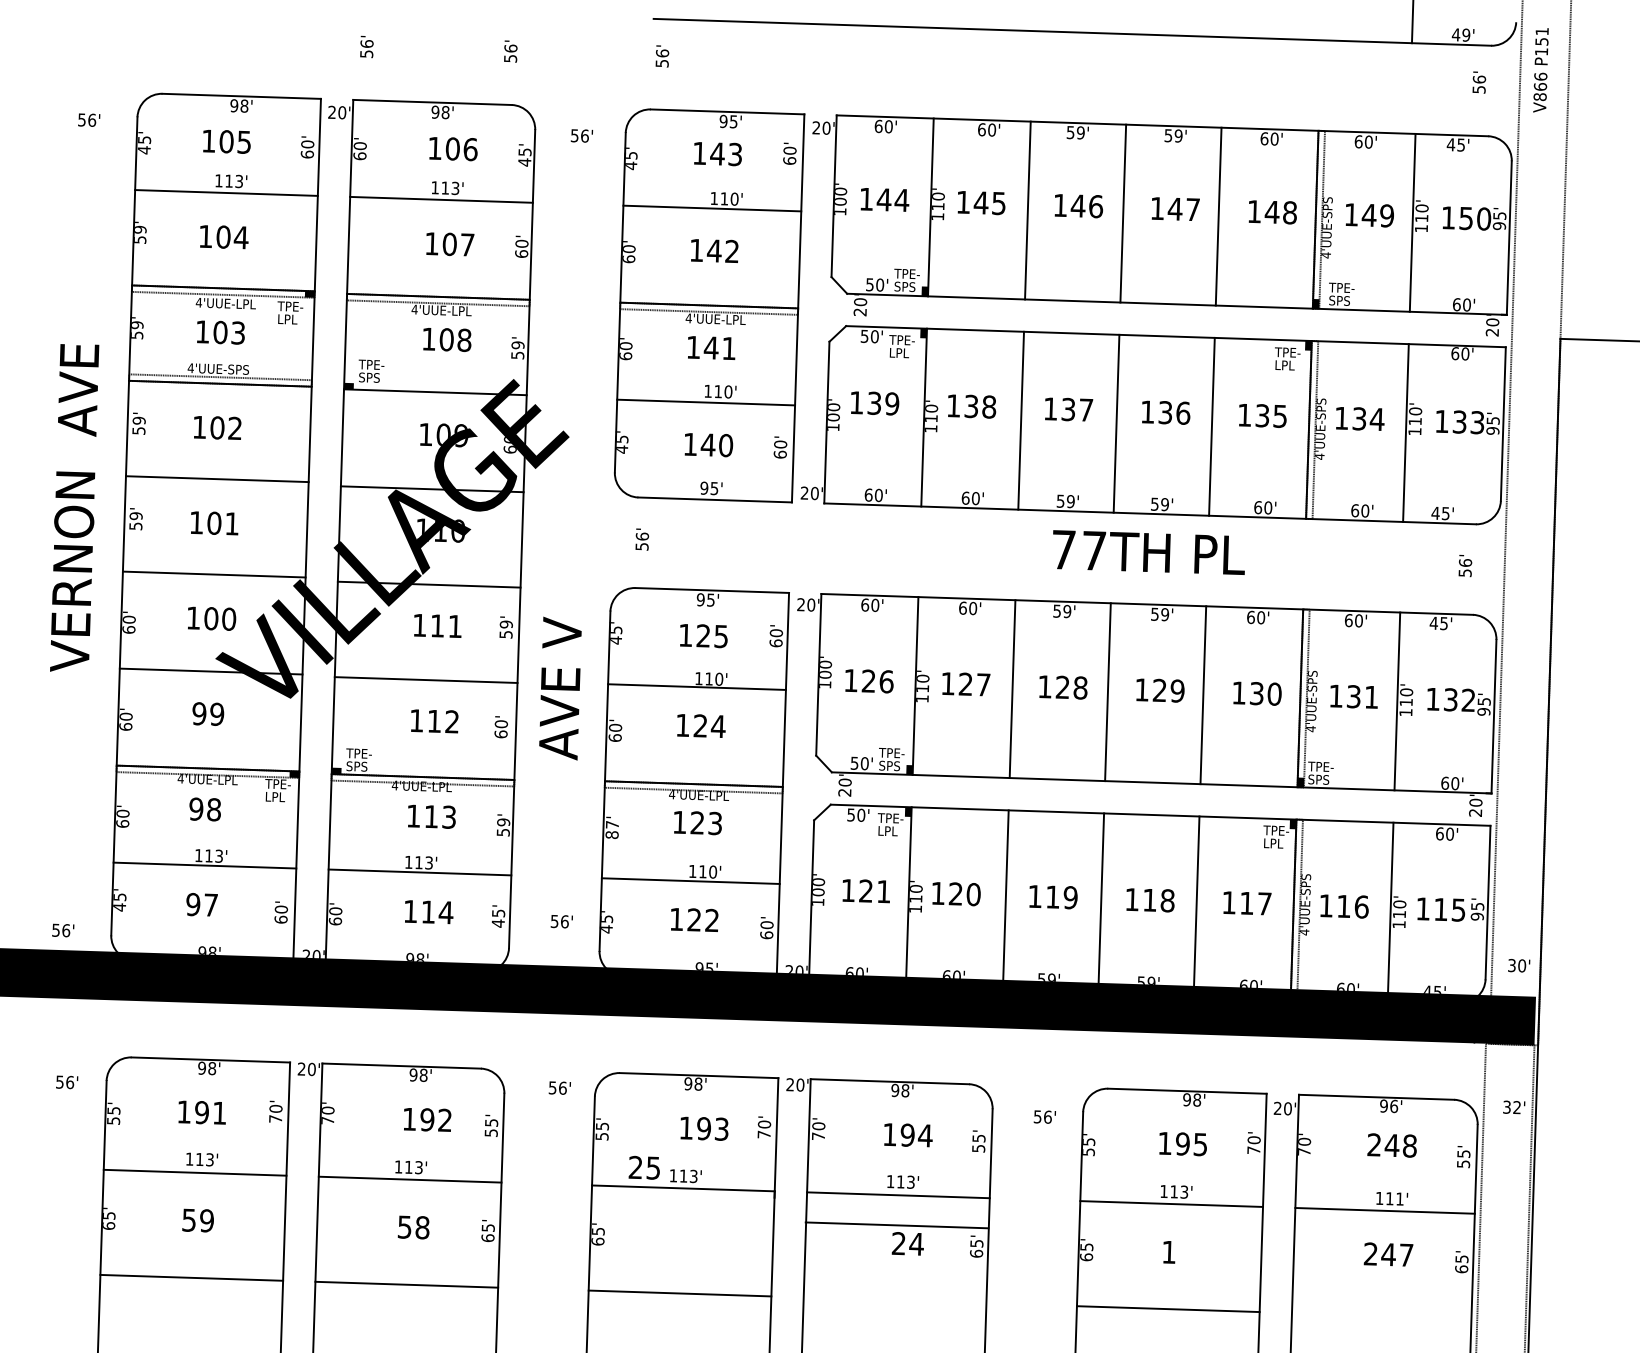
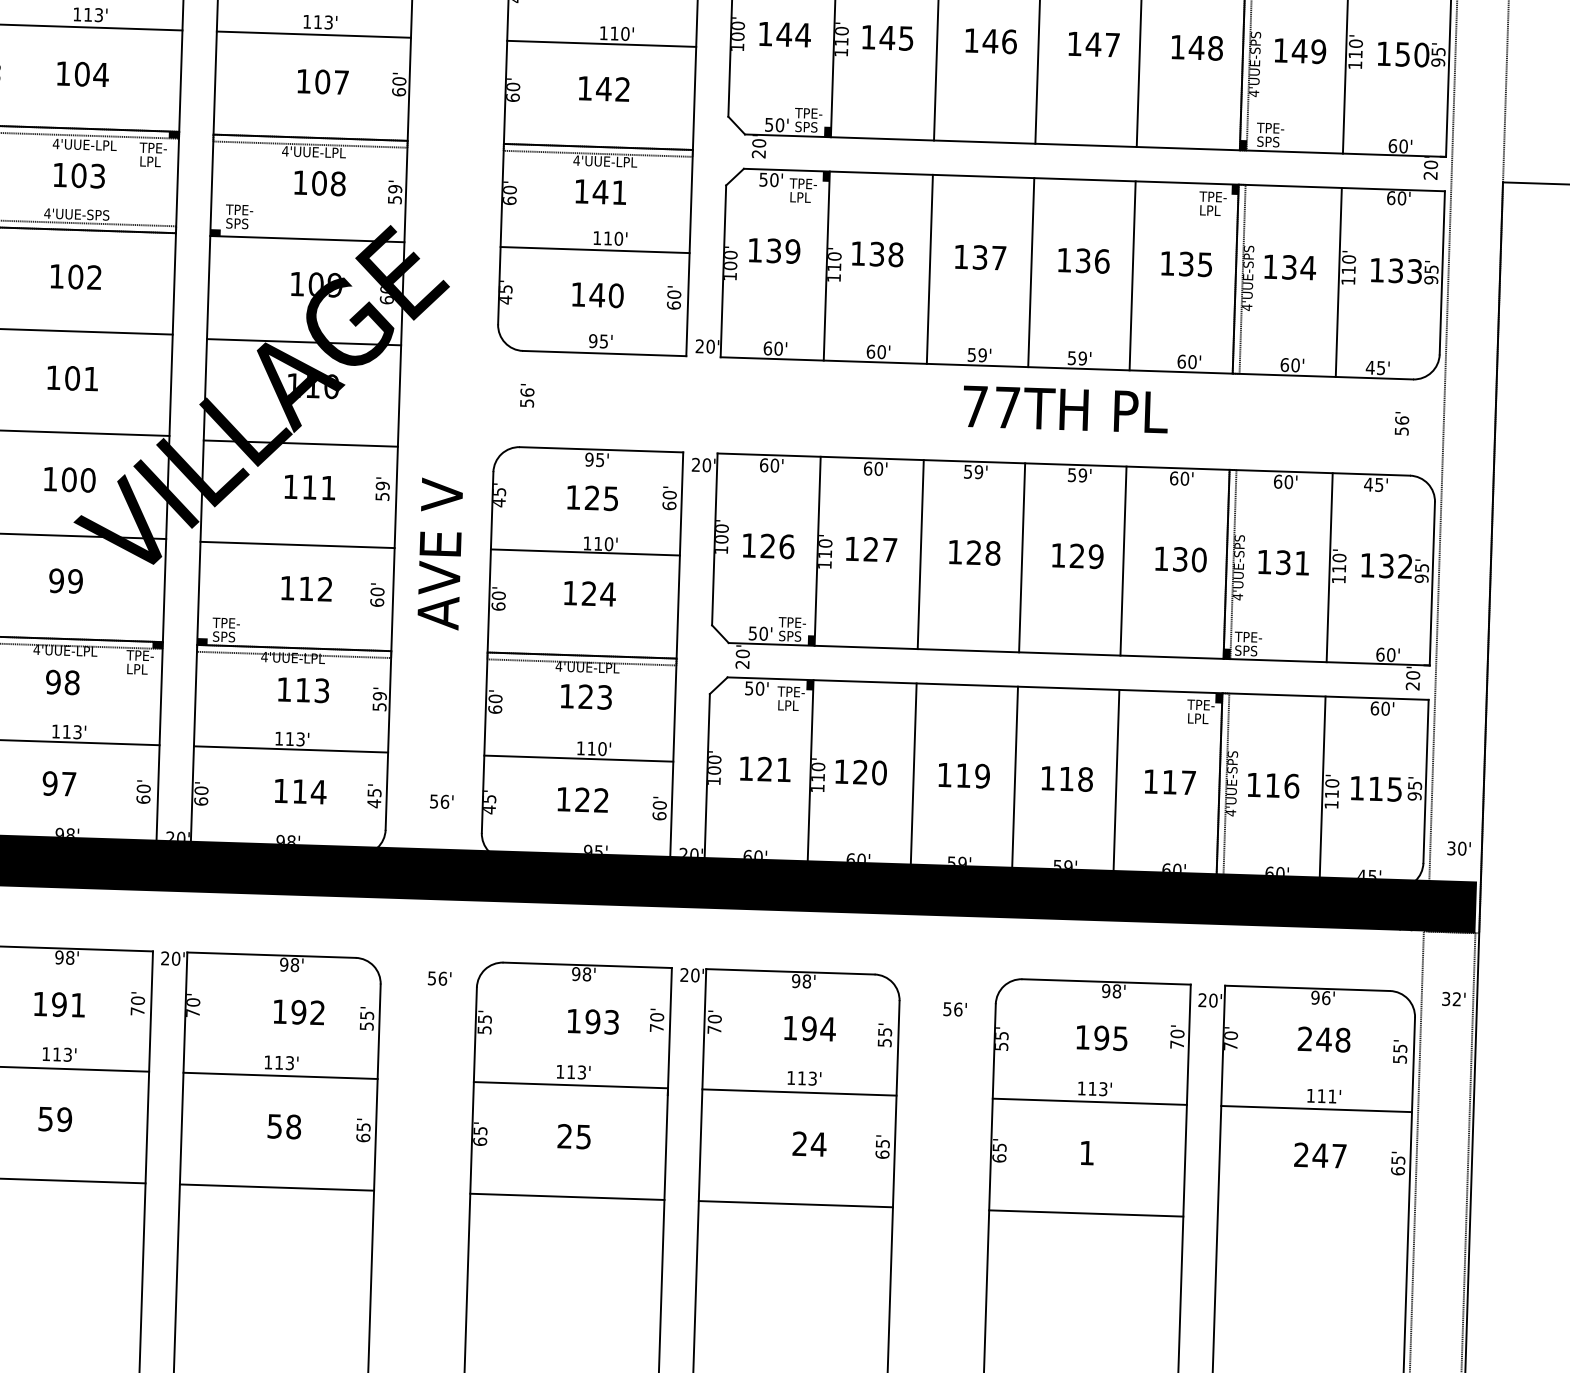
text: (612, 829) -> (495, 703), 87' -> 60'
text: (643, 1167) -> (573, 1136), moved
line: (896, 1225) -> (795, 1204), moved

